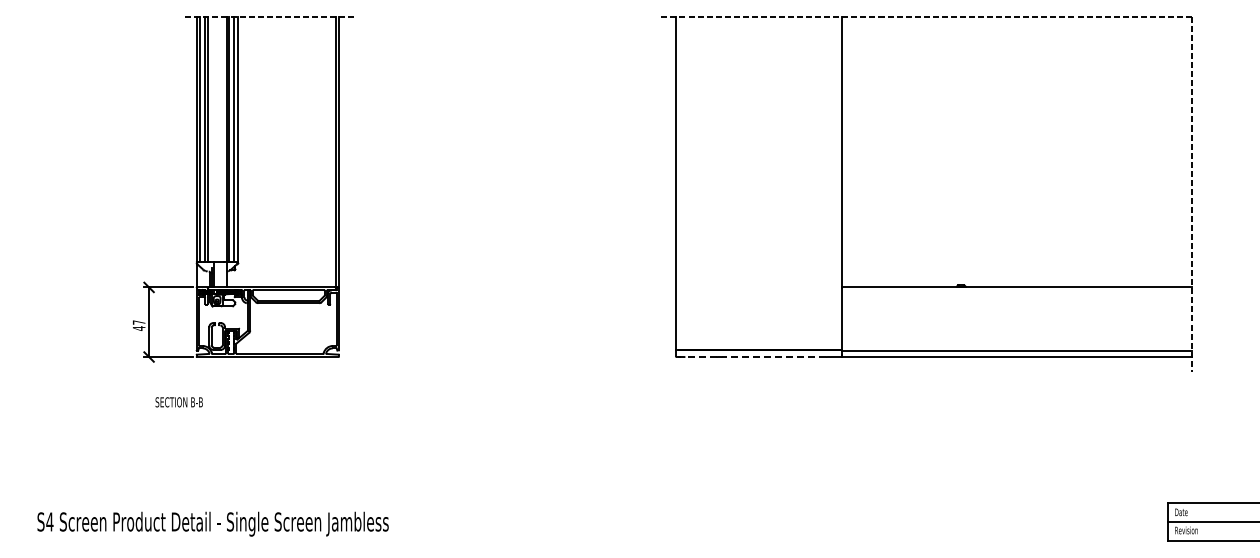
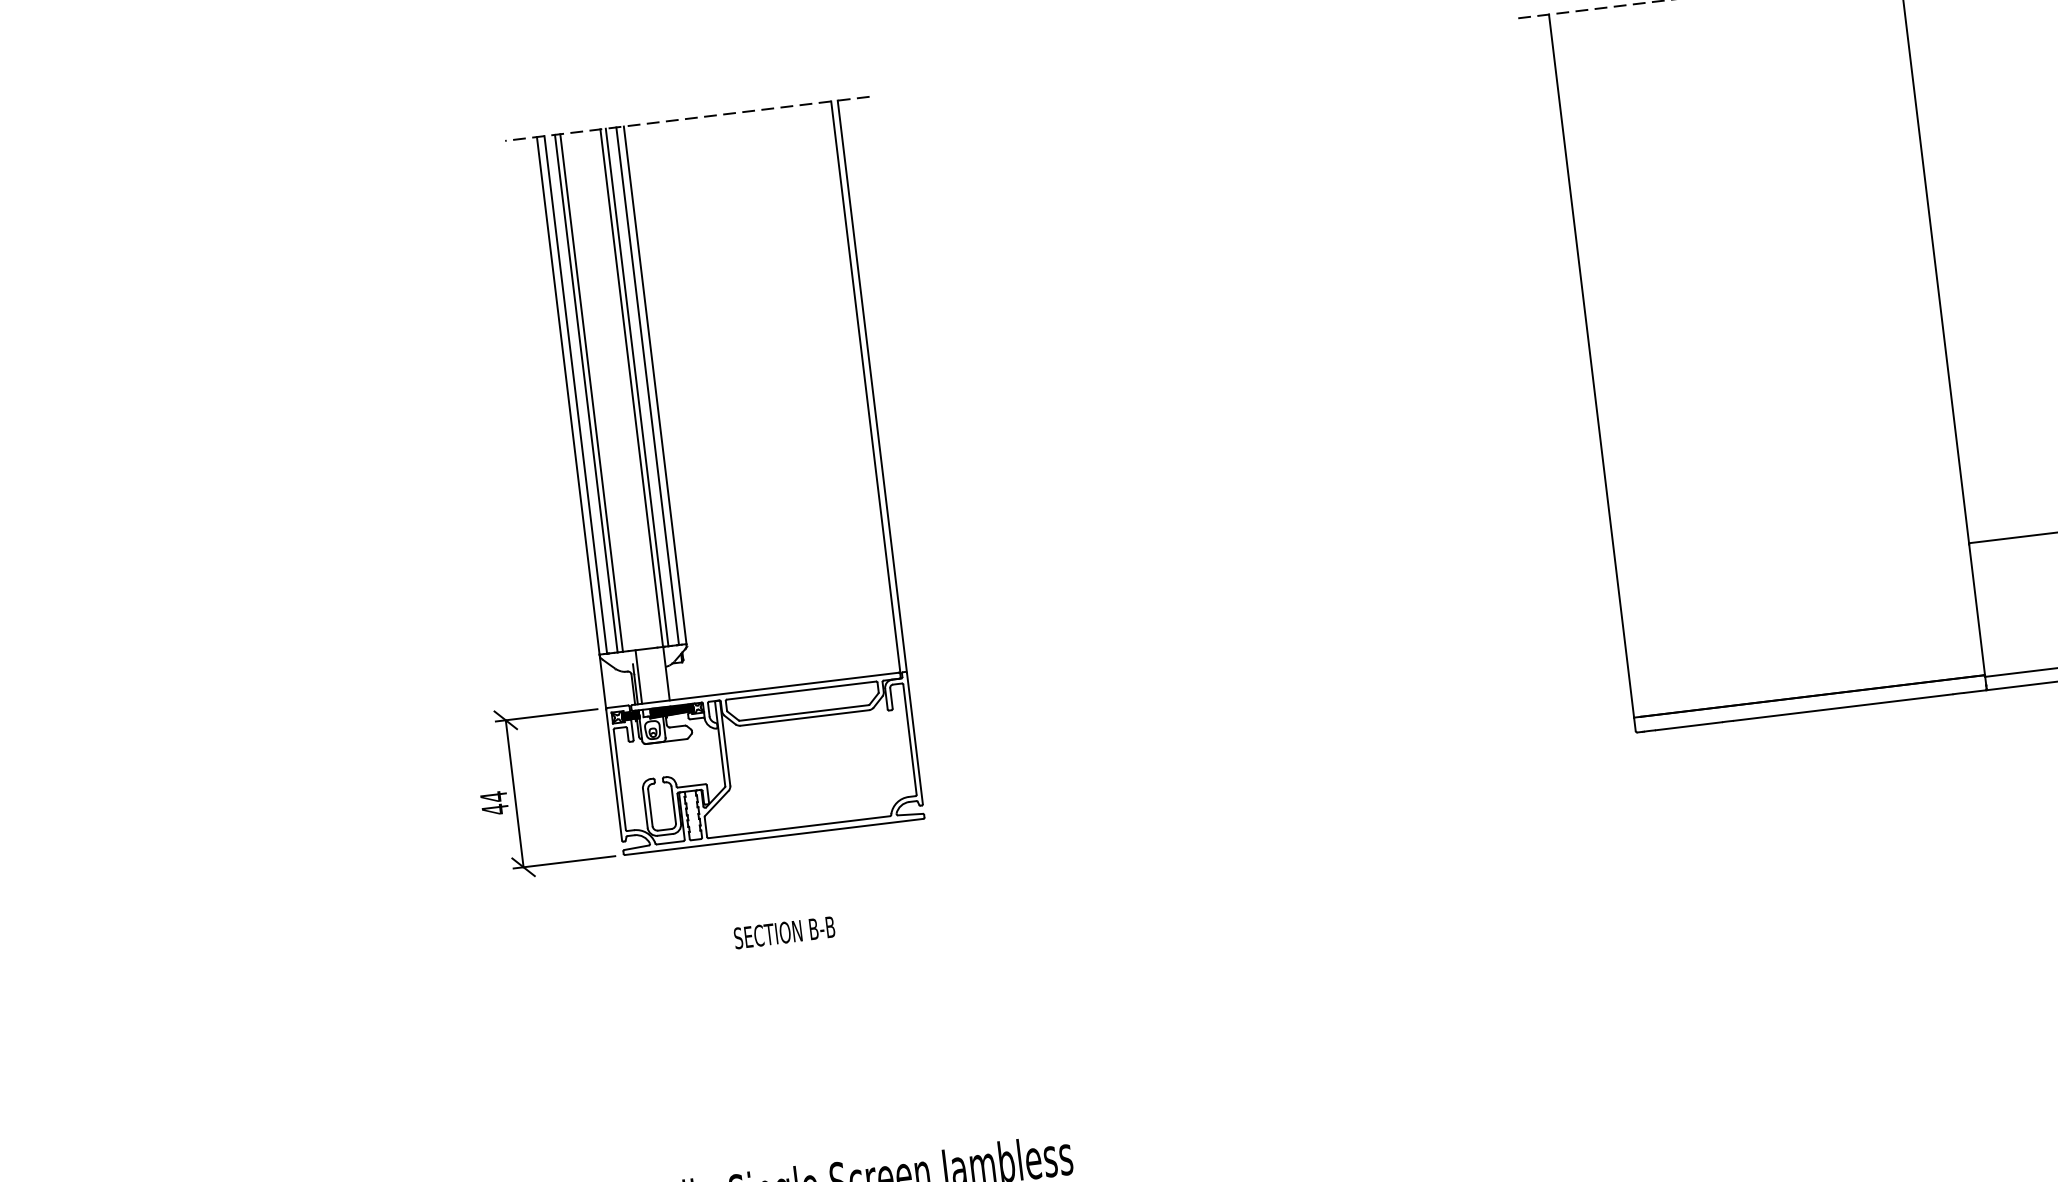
text: (138, 322) -> (492, 797), 47 -> 44
line: (701, 357) -> (1690, 727), dashed -> solid
line: (774, 357) -> (1844, 708), dashed -> solid
text: (178, 402) -> (783, 933), moved

